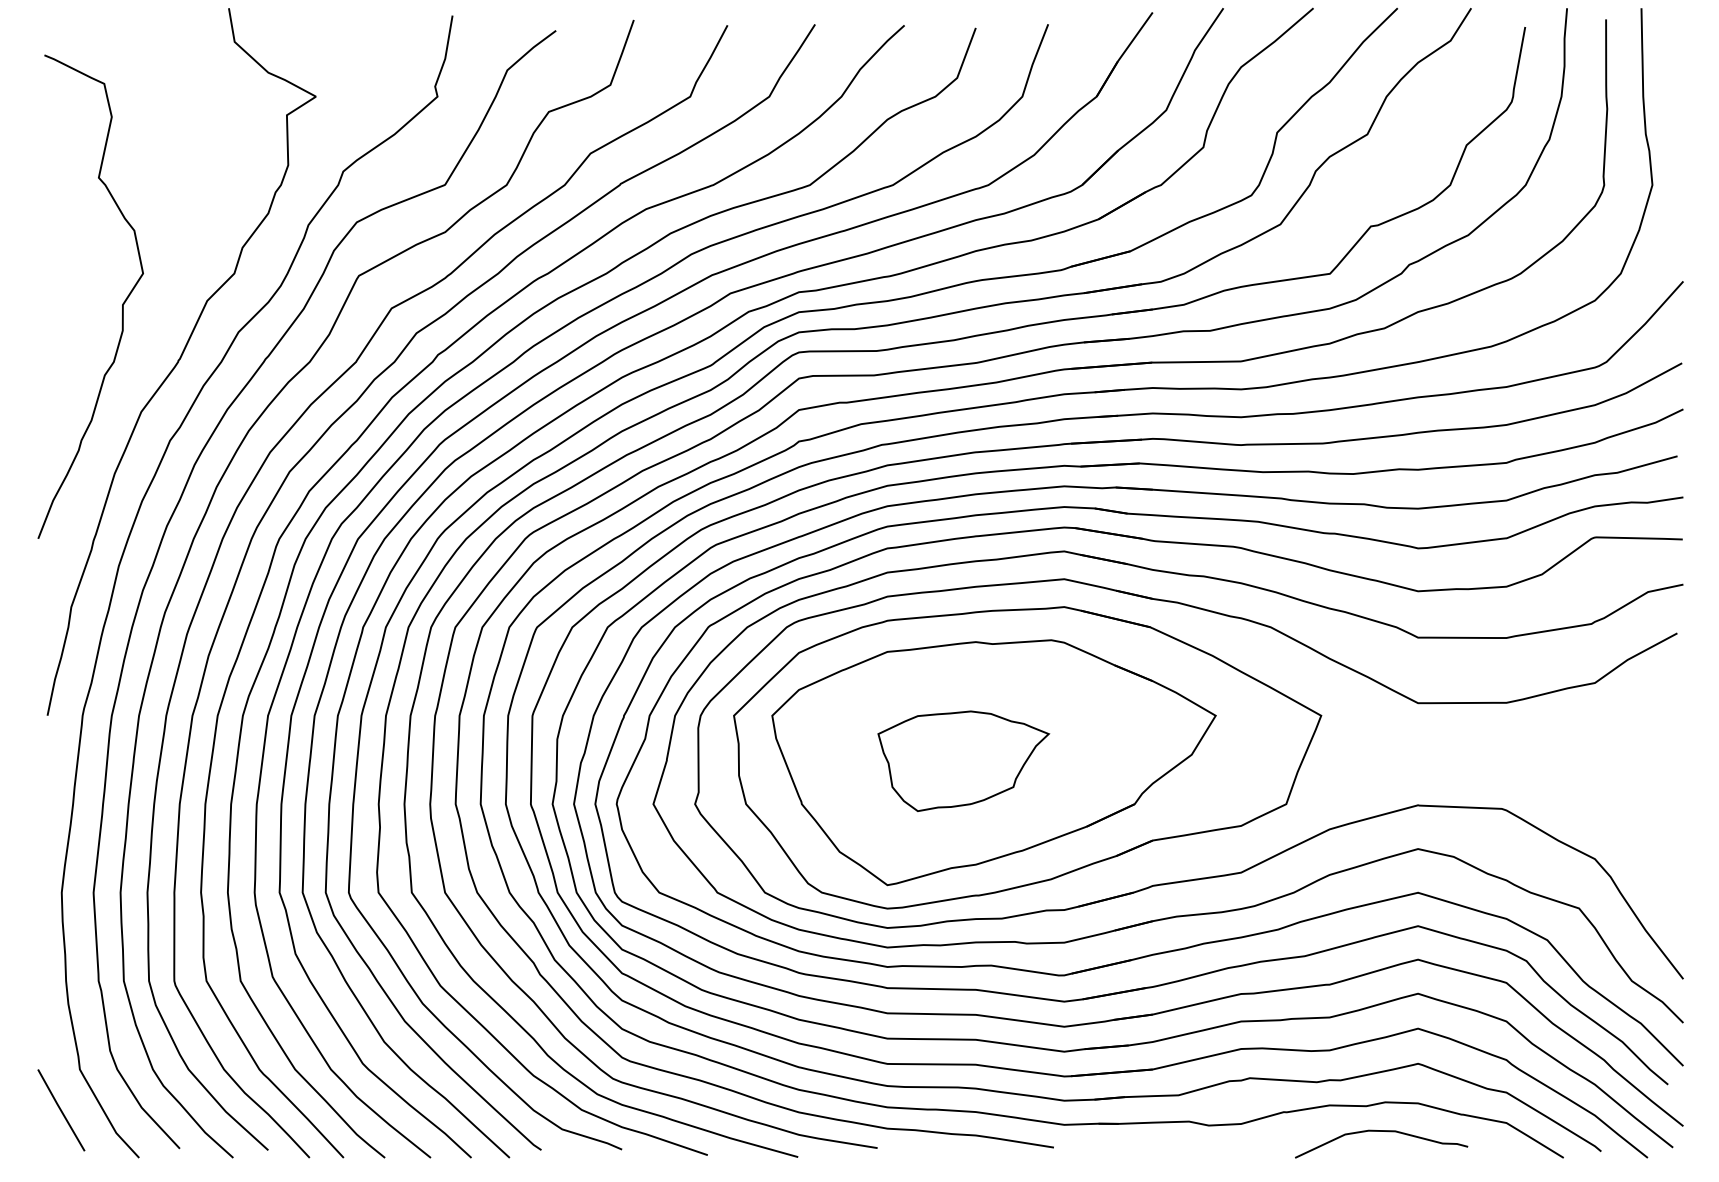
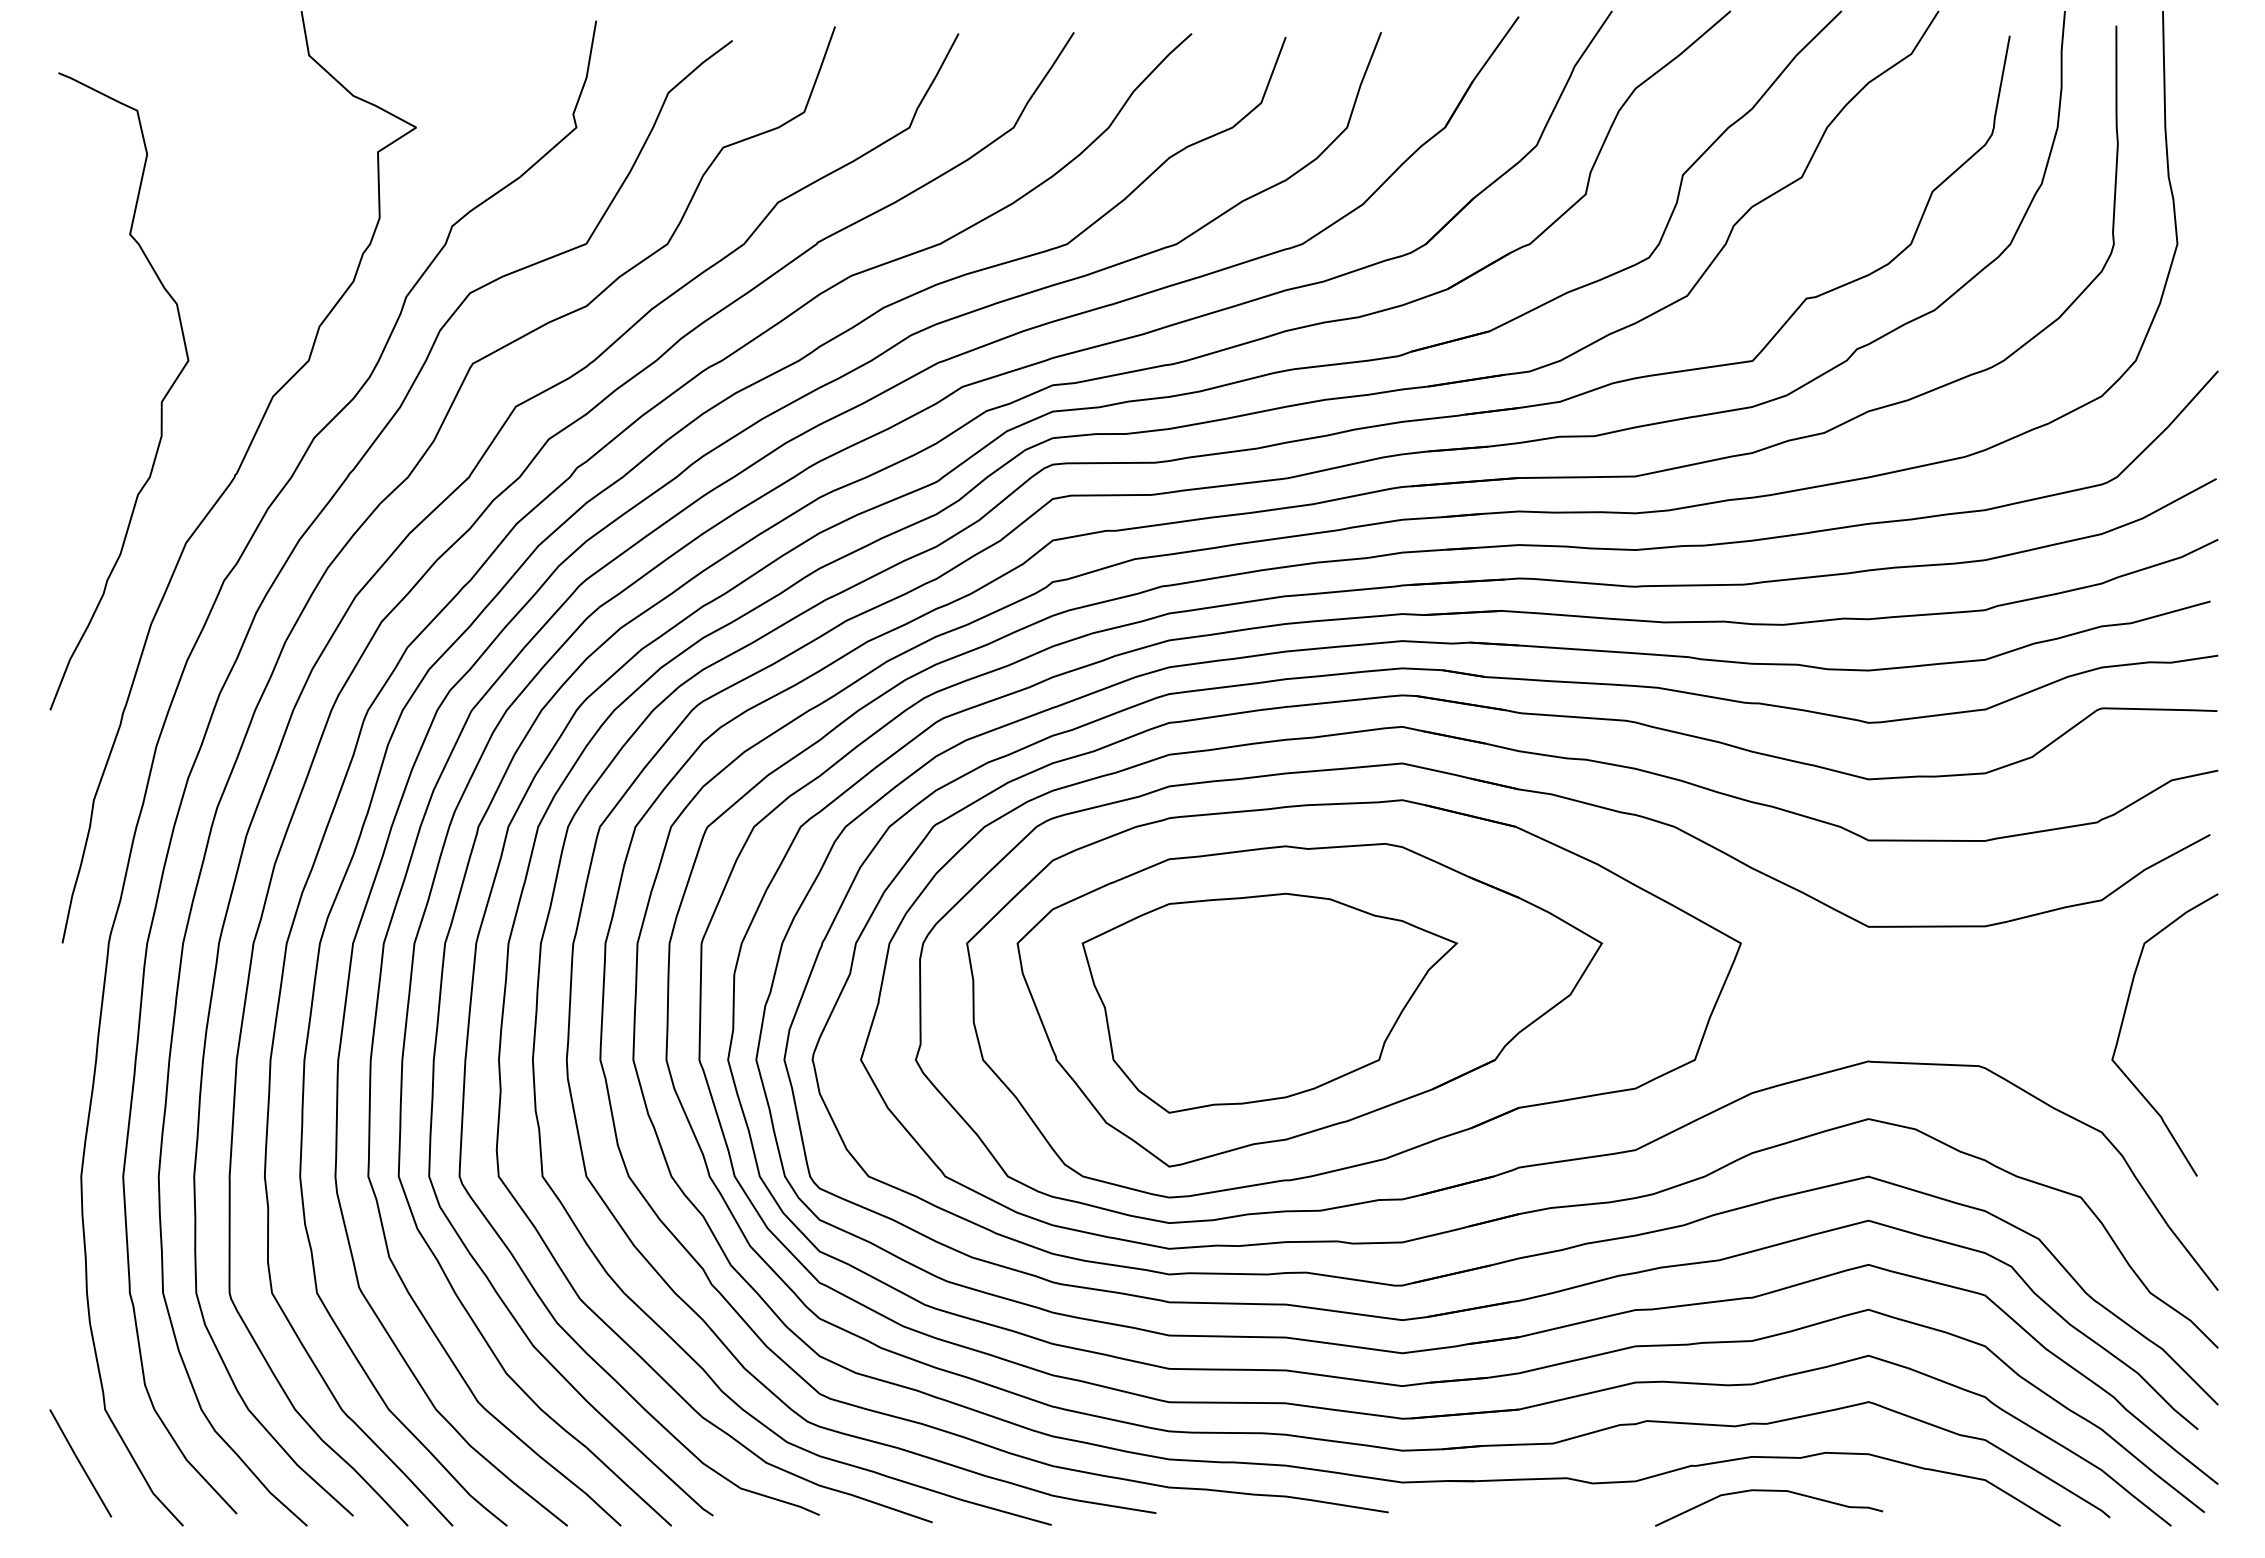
part: (963, 761) -> (1269, 1003), size x1.67
curve: (1611, 777) -> (2123, 1024), added
curve: (1381, 1131) -> (1768, 1491), moved

